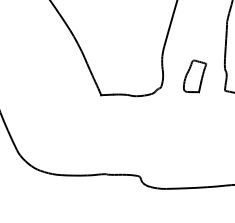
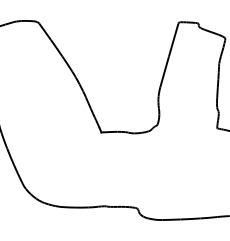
part: (194, 76) -> (188, 114), removed

